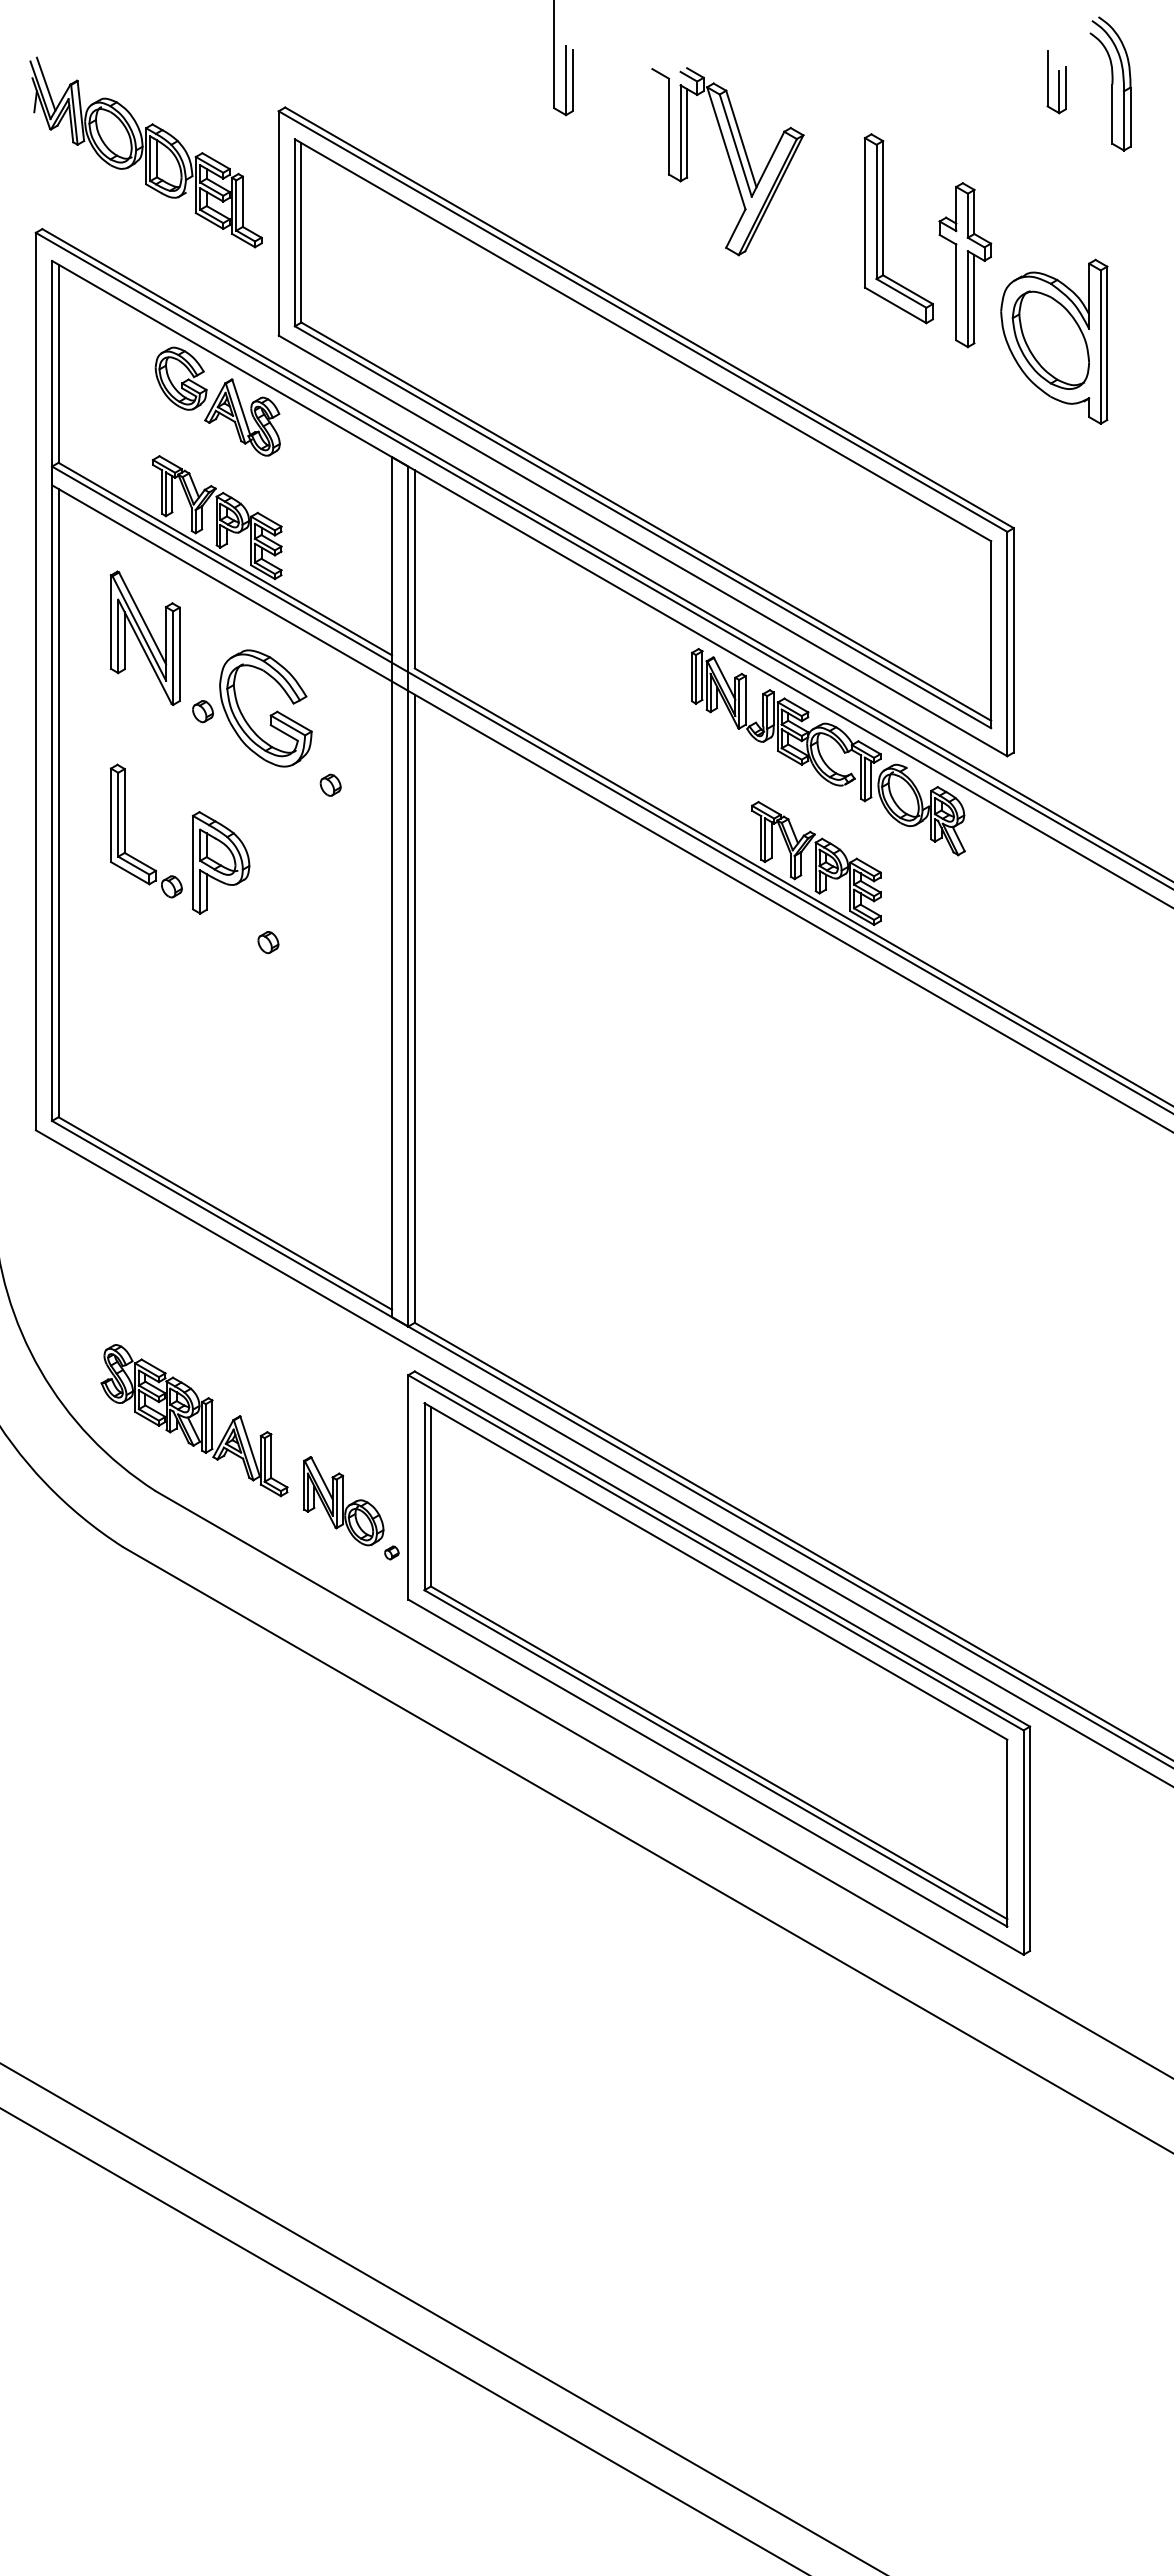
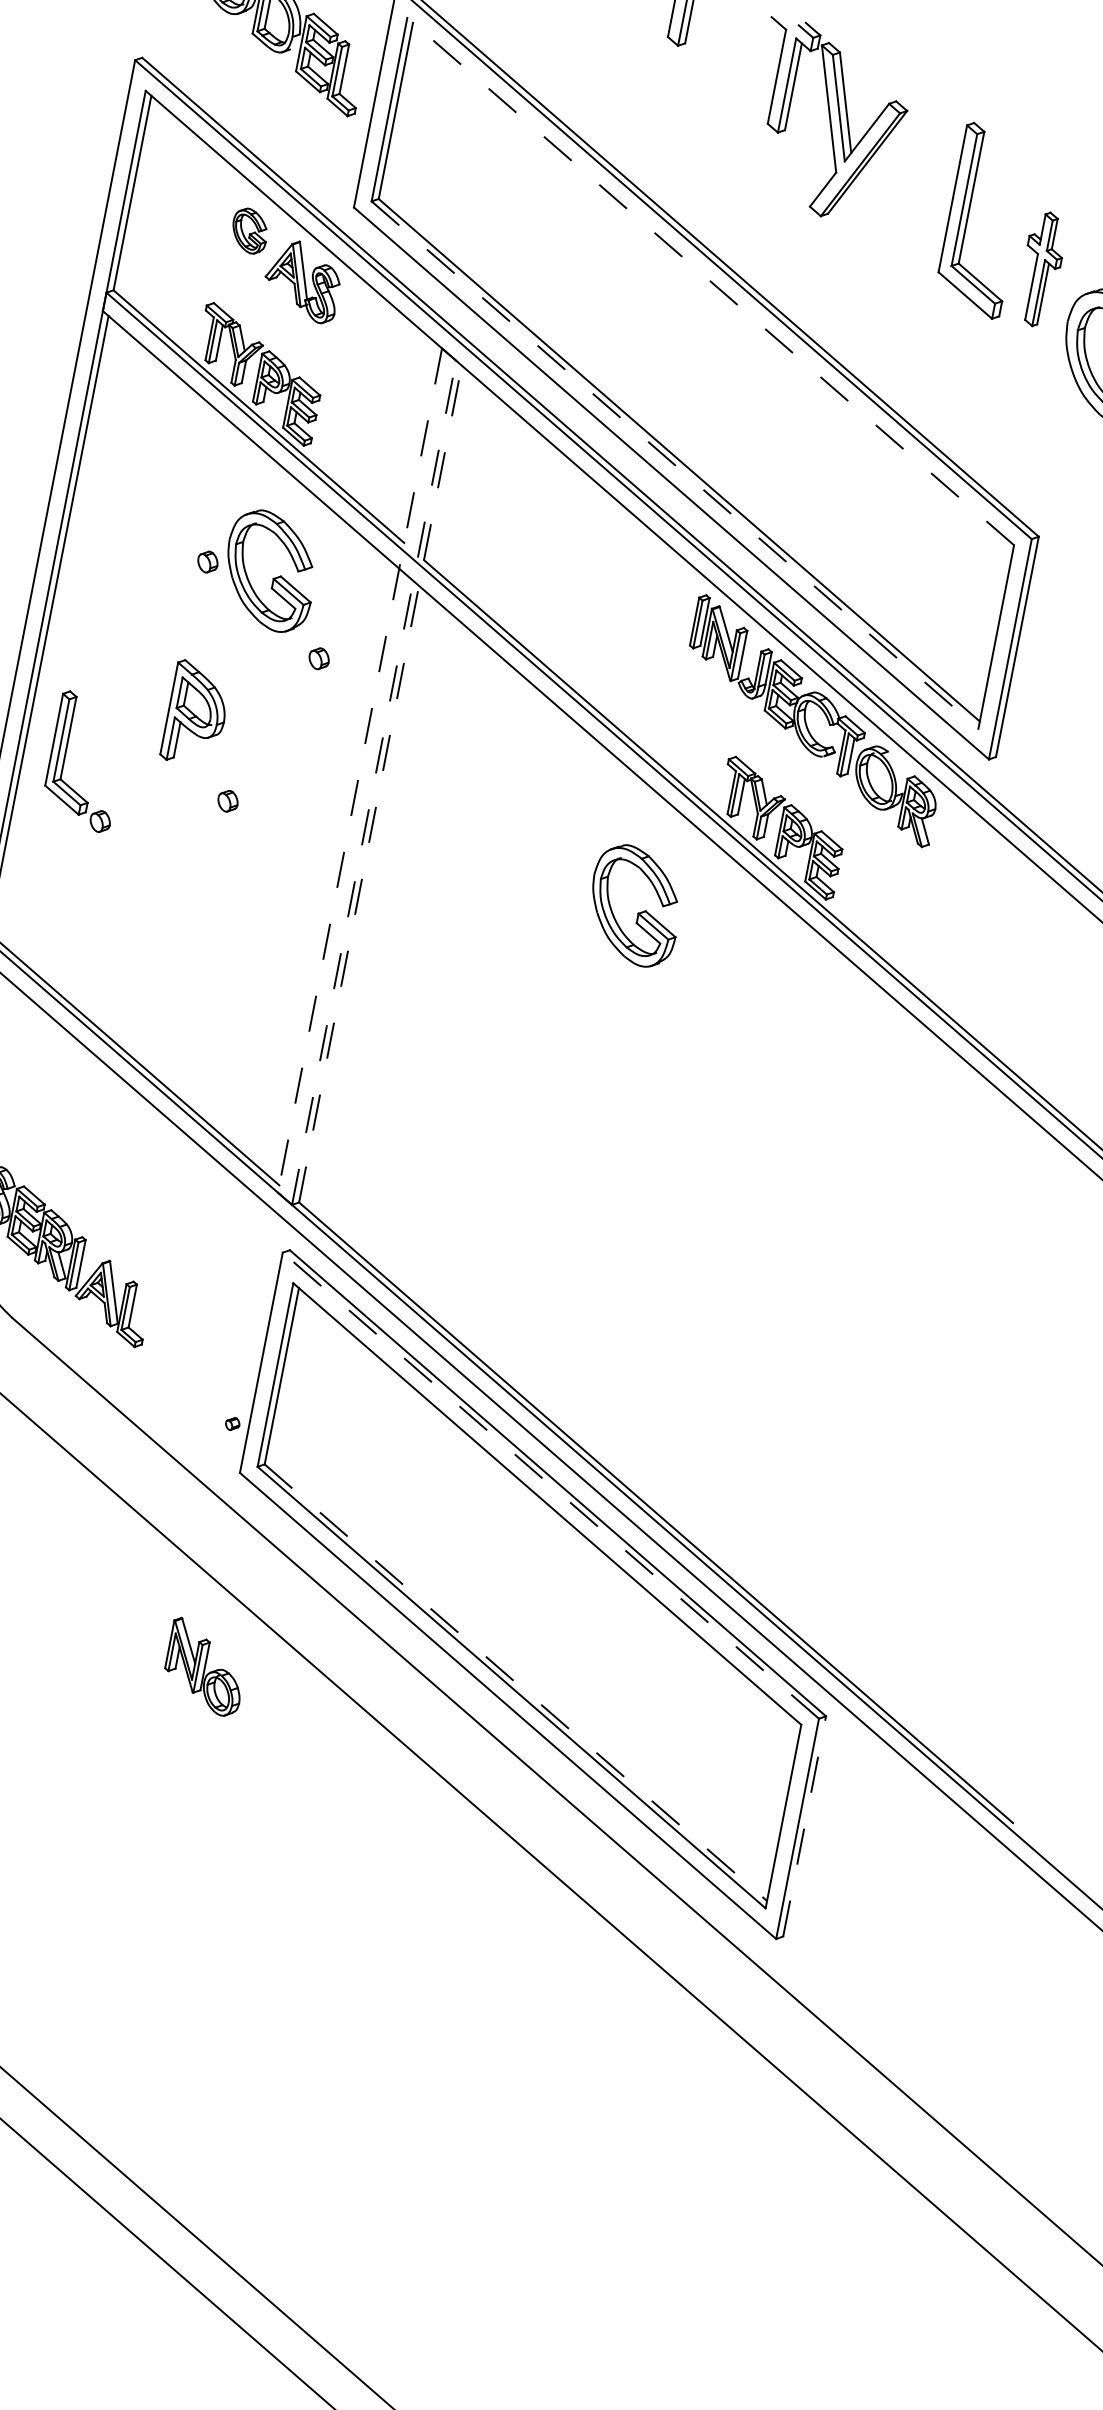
part: (965, 265) -> (1041, 269), size x0.7
line: (643, 340) -> (711, 281), solid -> dashed
part: (180, 378) -> (249, 230), size x0.7
line: (643, 527) -> (675, 465), solid -> dashed
line: (414, 568) -> (442, 461), solid -> dashed
part: (144, 637) -> (164, 478), removed
part: (125, 830) -> (65, 757), moved
line: (392, 887) -> (360, 770), solid -> dashed
line: (408, 896) -> (374, 782), solid -> dashed
part: (692, 973) -> (638, 912), added
line: (414, 1008) -> (358, 893), solid -> dashed
part: (343, 1501) -> (205, 1667), moved
line: (715, 1552) -> (550, 1485), solid -> dashed
line: (719, 1752) -> (516, 1682), solid -> dashed
line: (1030, 1838) -> (805, 1826), solid -> dashed

